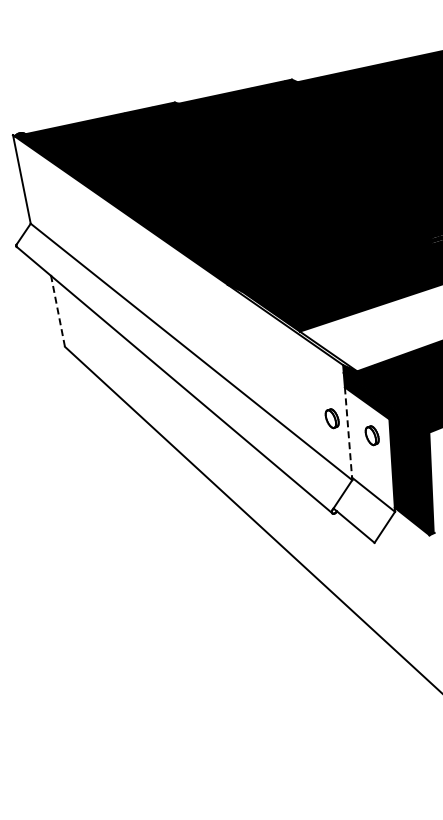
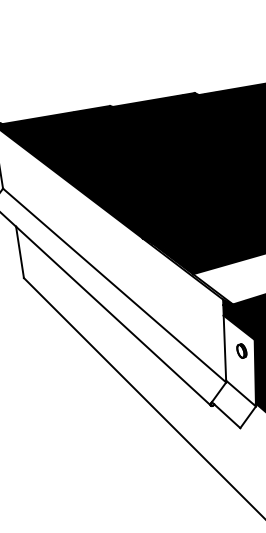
line: (57, 310) -> (19, 251), dashed -> solid
part: (331, 418) -> (213, 337), removed
line: (348, 433) -> (224, 348), dashed -> solid

